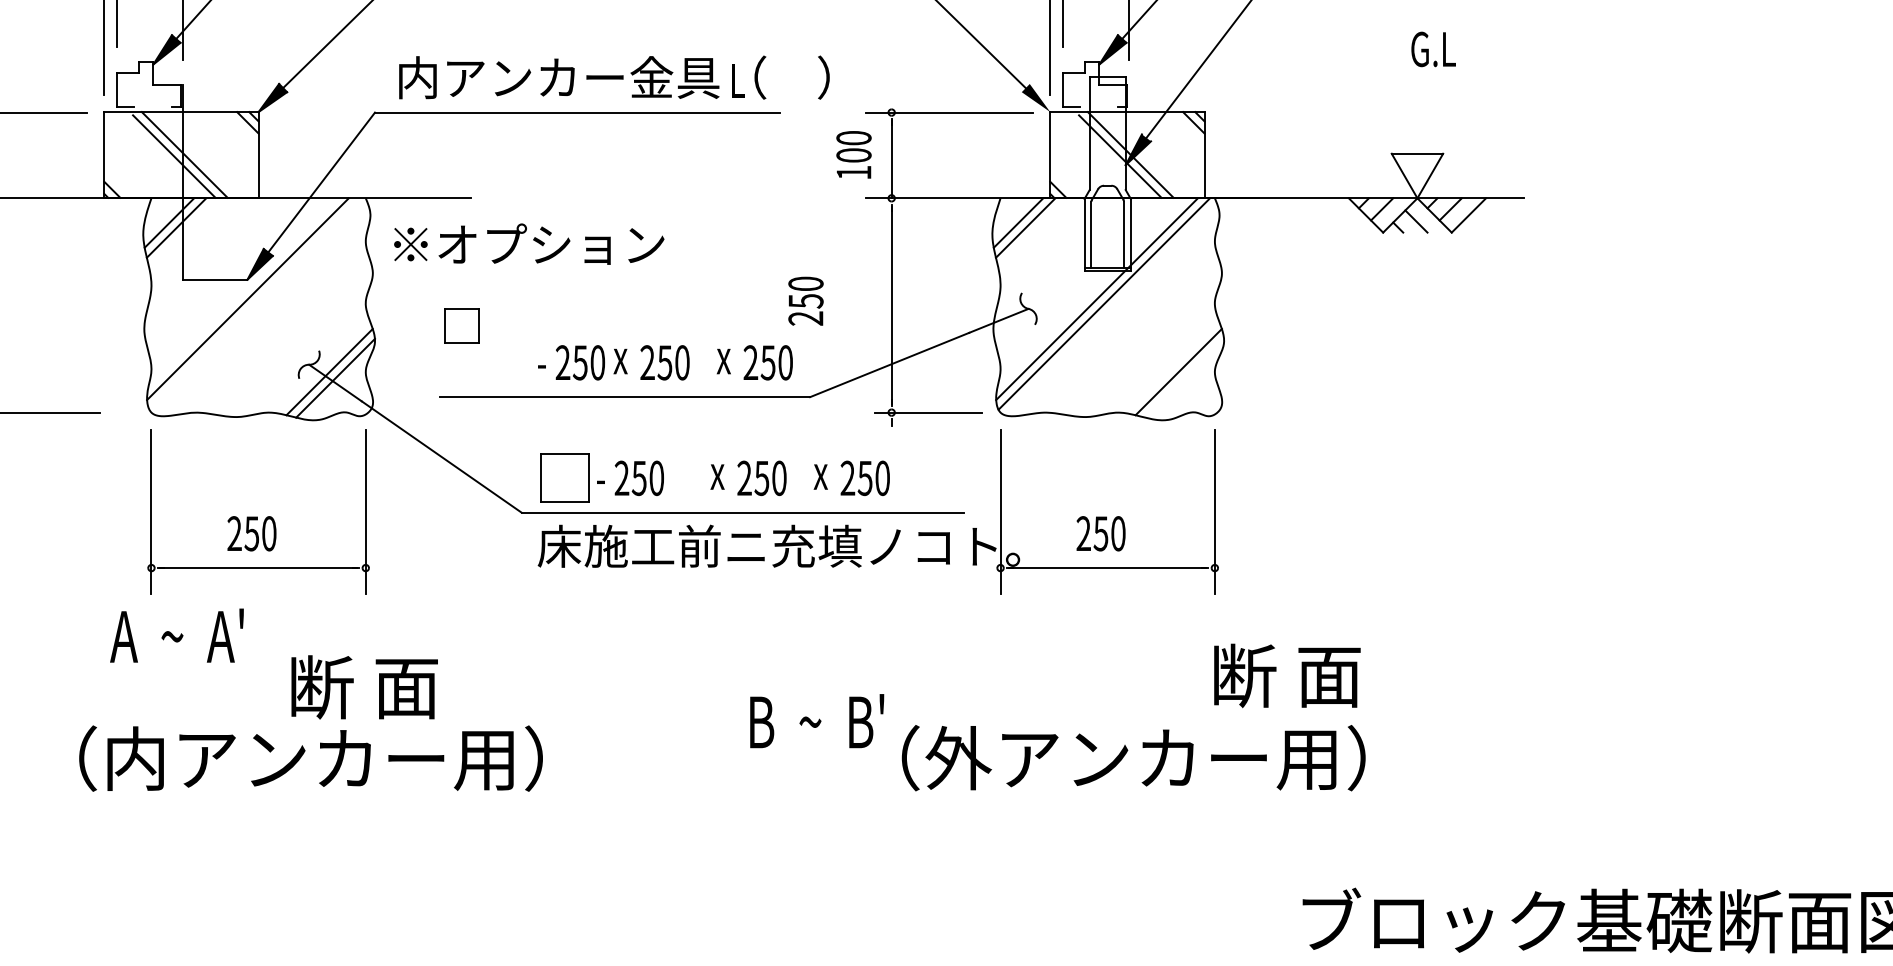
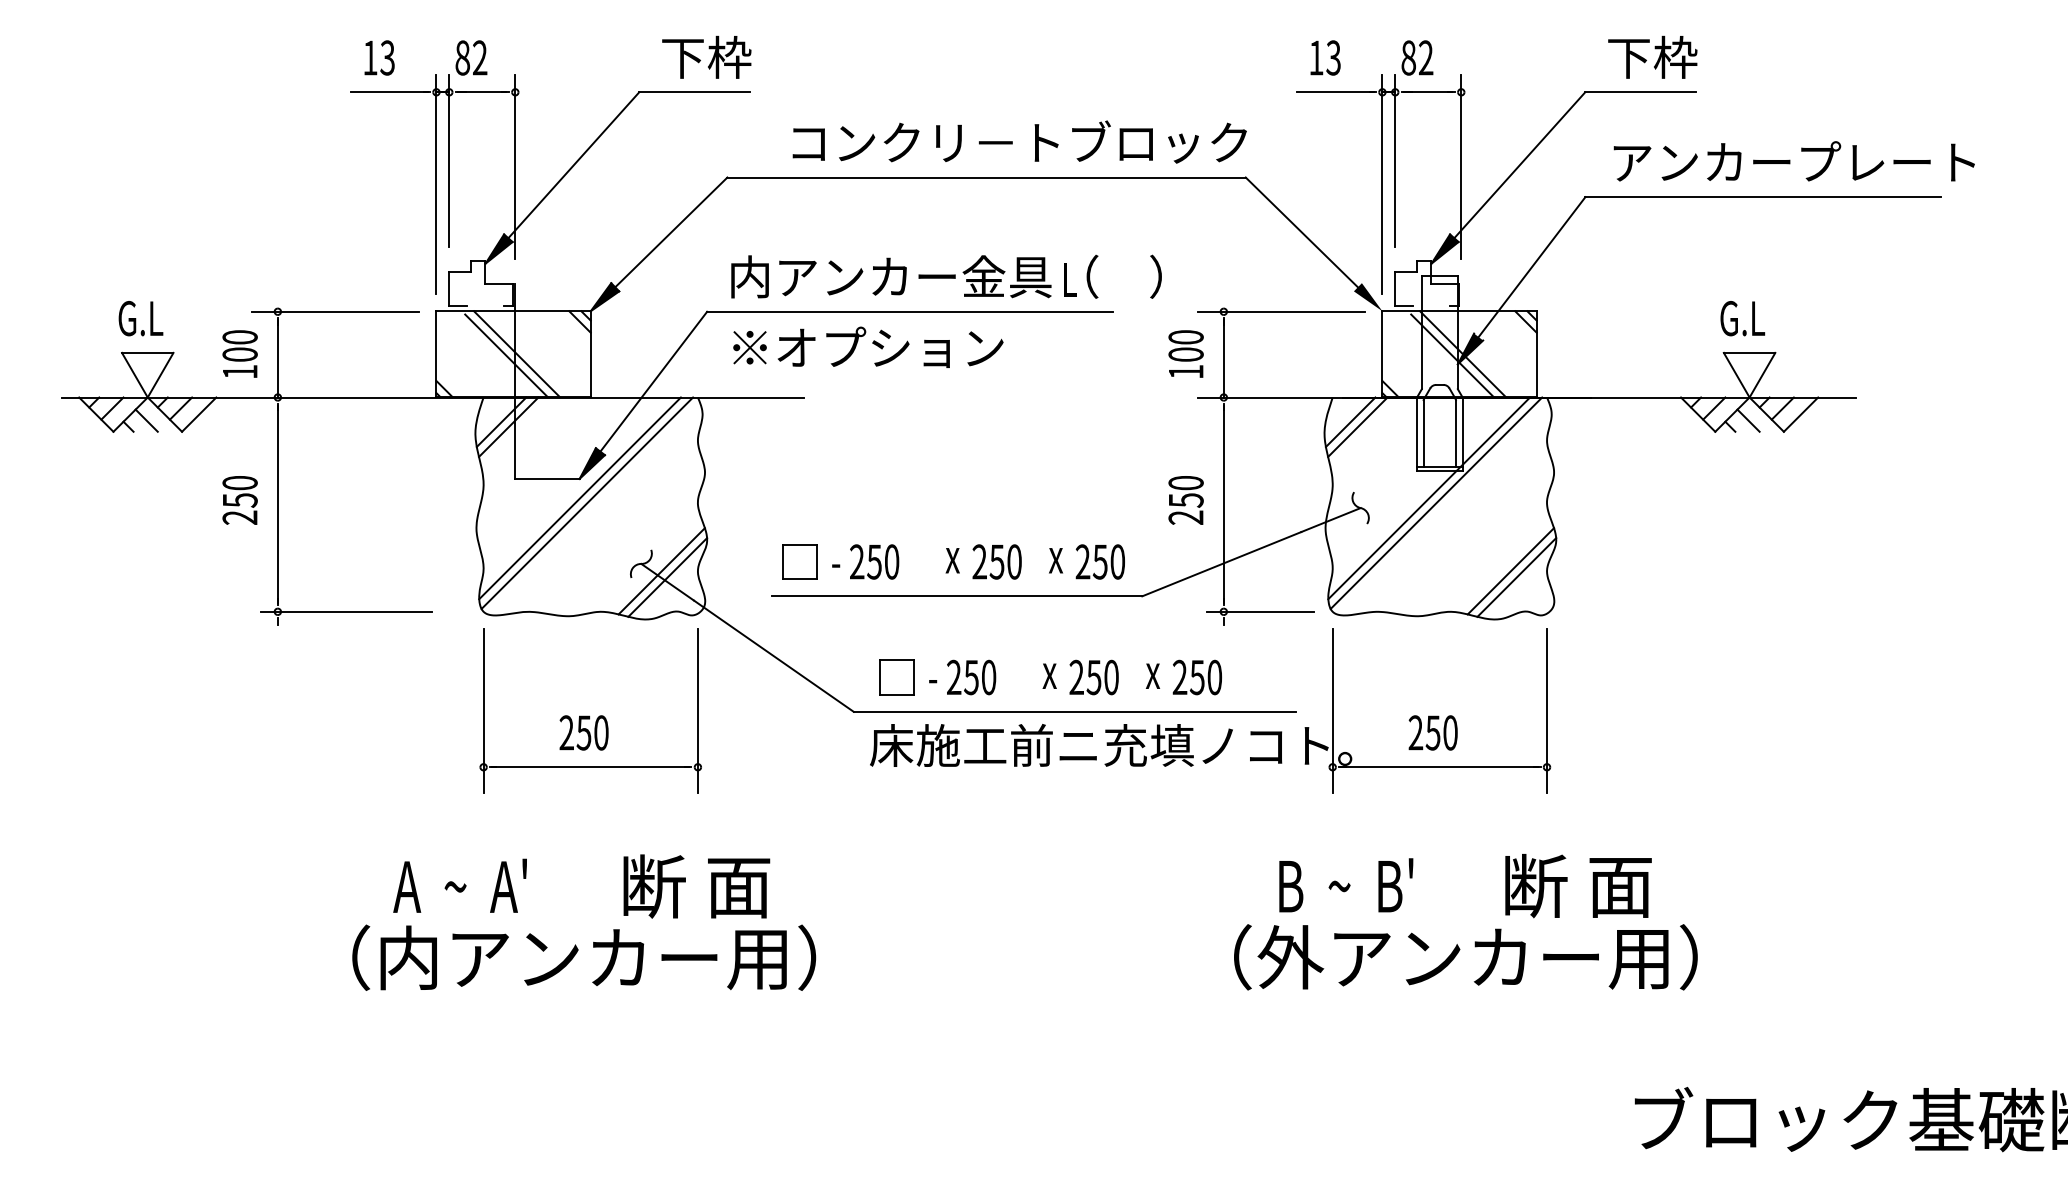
text: (1433, 49) -> (1742, 318), moved
text: (529, 243) -> (868, 346), moved
text: (805, 301) -> (1185, 500), moved
line: (255, 303) -> (587, 502), added
part: (461, 325) -> (799, 561), moved
text: (571, 362) -> (865, 561), moved
line: (1184, 378) -> (1516, 577), added
part: (564, 478) -> (896, 677), size x0.71
text: (176, 635) -> (459, 885), moved
text: (1287, 676) -> (1578, 886), moved
text: (817, 721) -> (1346, 885), moved
text: (311, 758) -> (584, 957), moved

